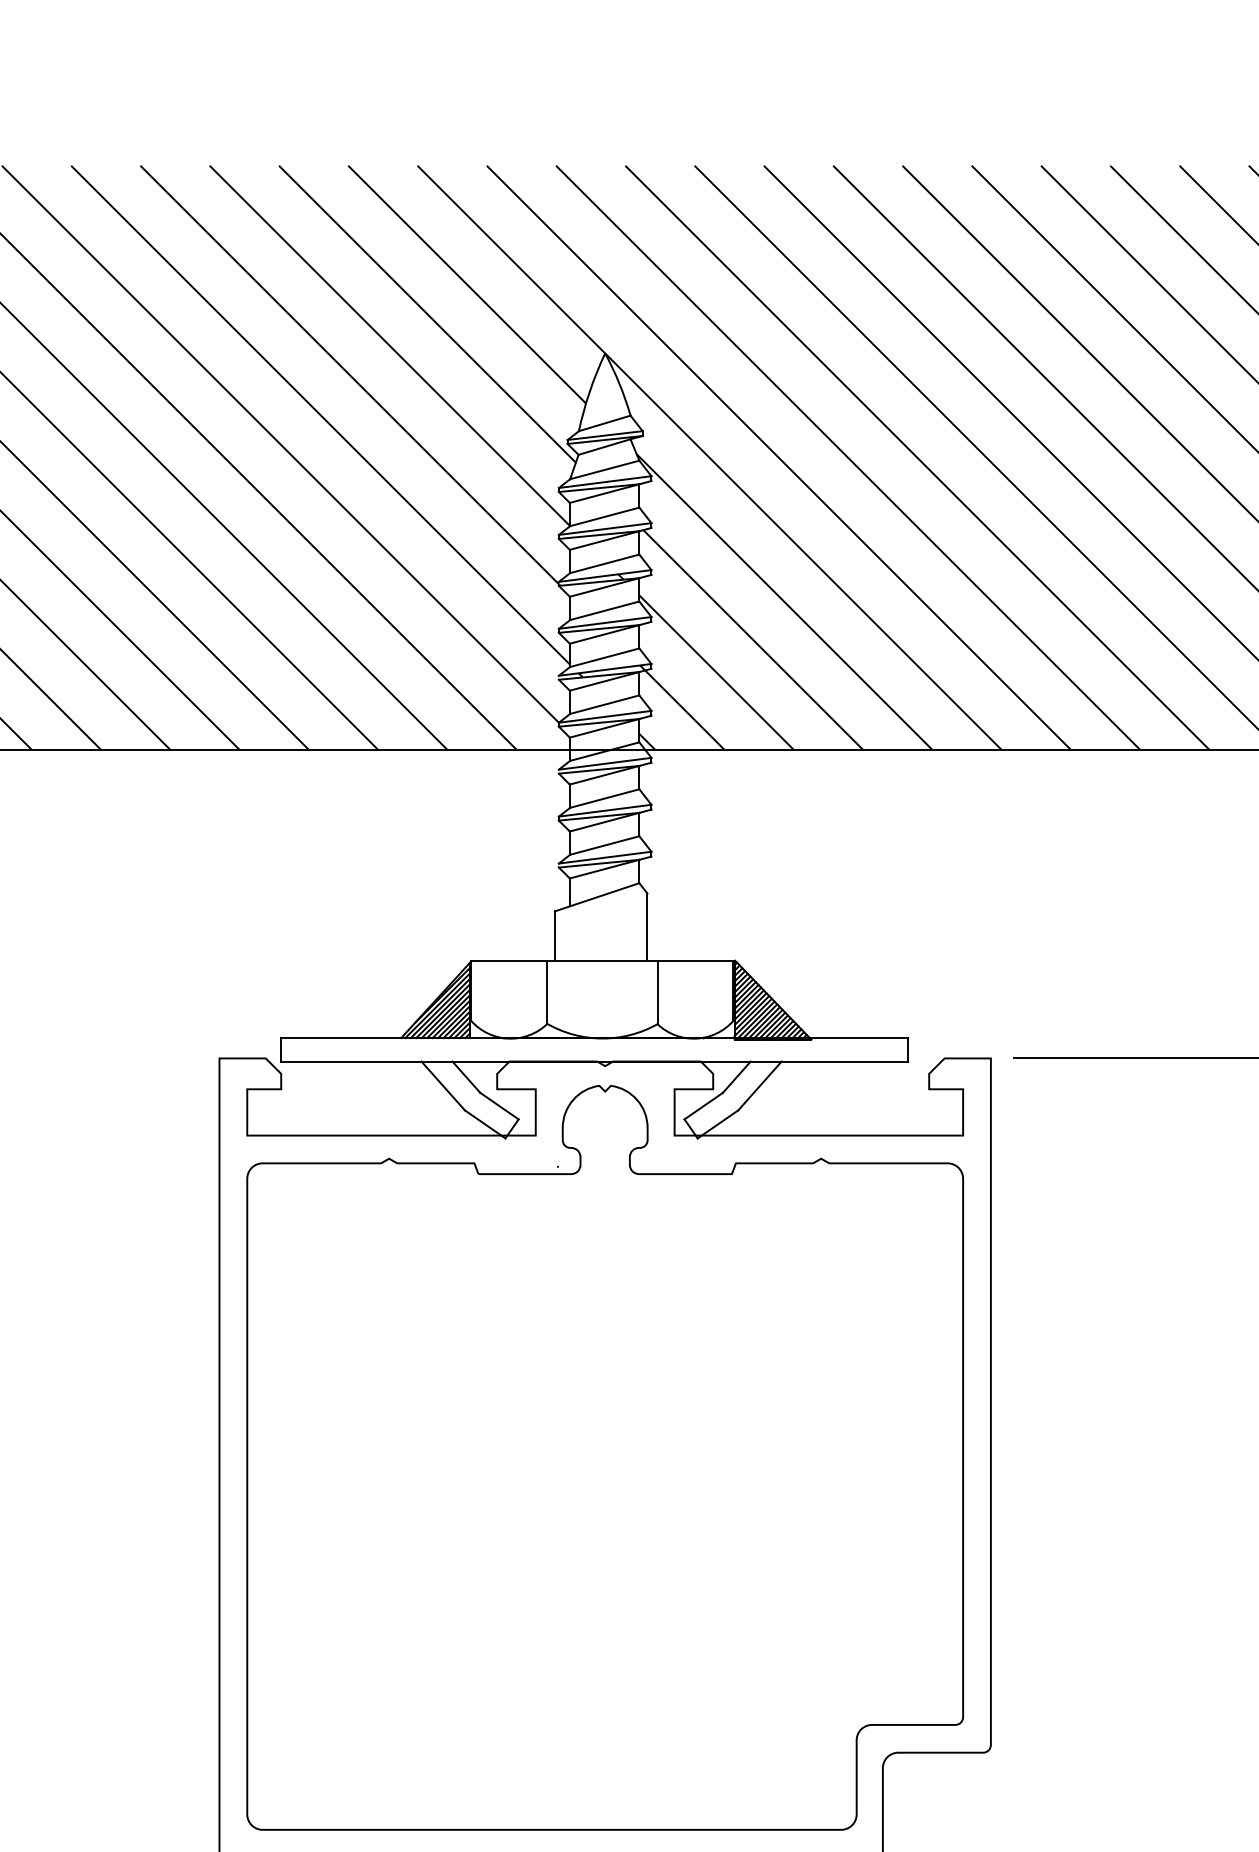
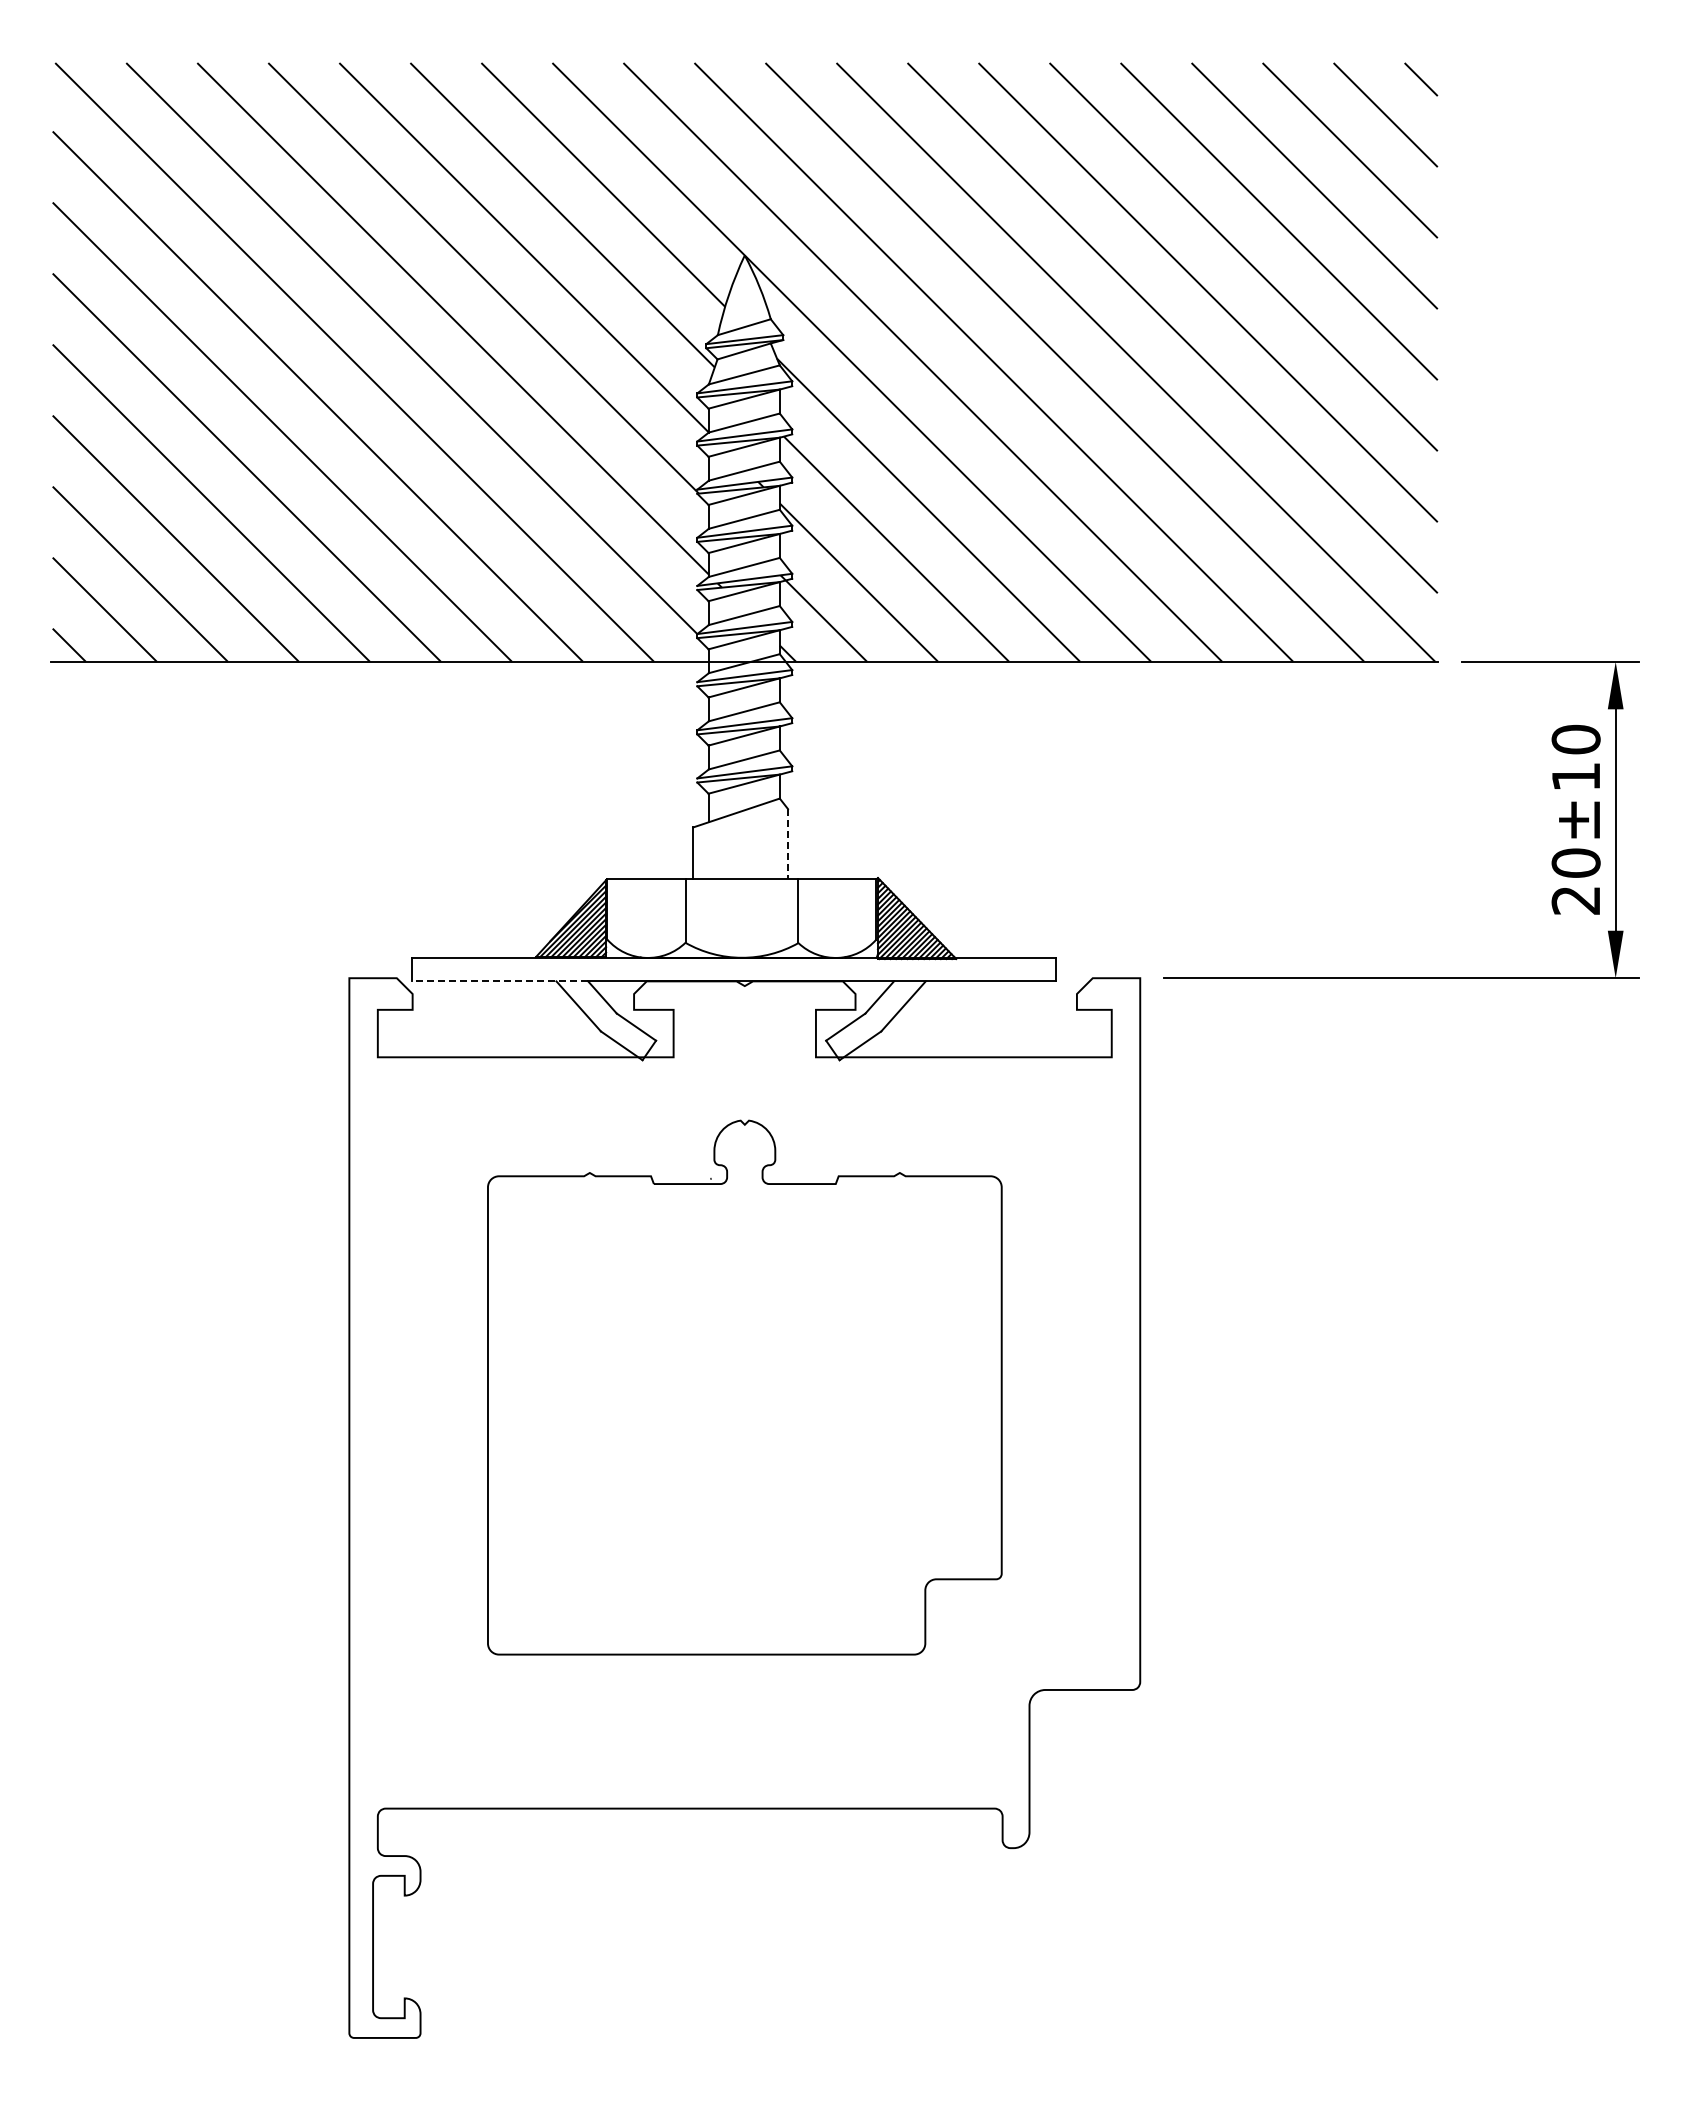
line: (647, 927) -> (788, 843), solid -> dashed
line: (366, 1061) -> (500, 981), solid -> dashed
part: (604, 1457) -> (744, 1387), size x0.7

